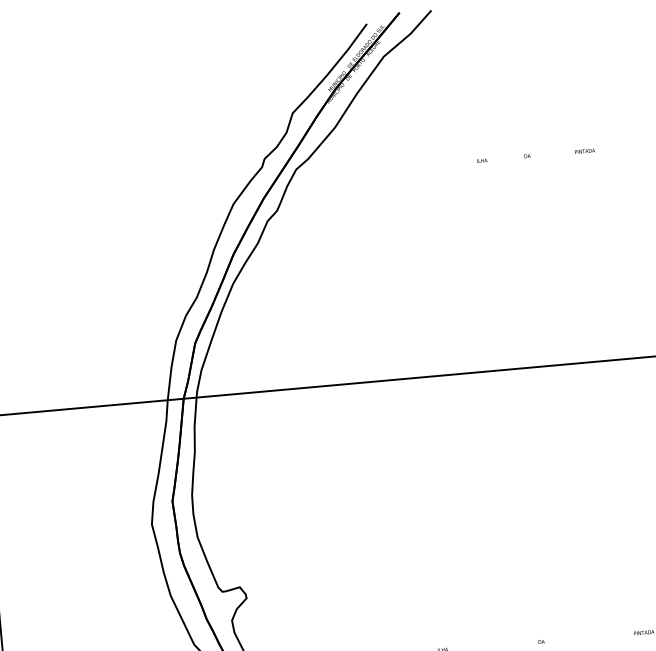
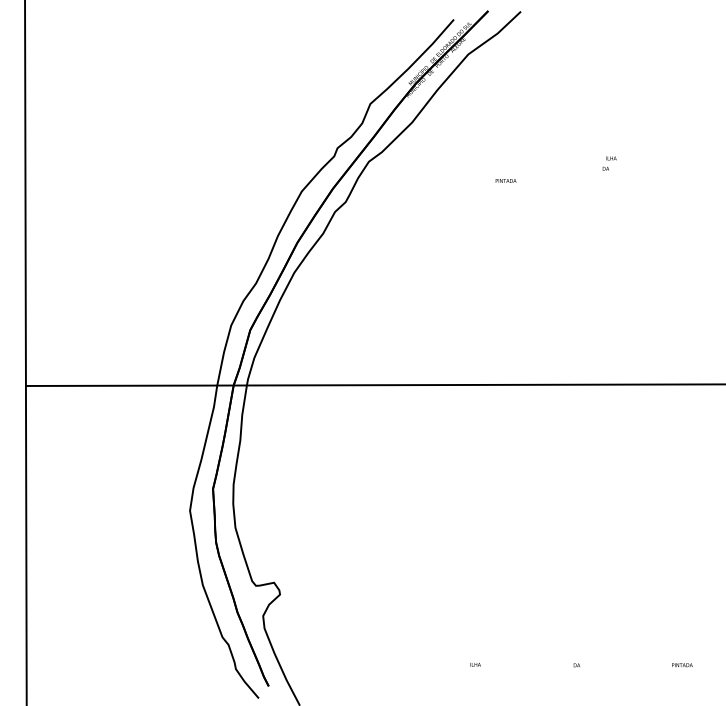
text: (584, 150) -> (505, 180), moved
text: (482, 160) -> (611, 158), moved

